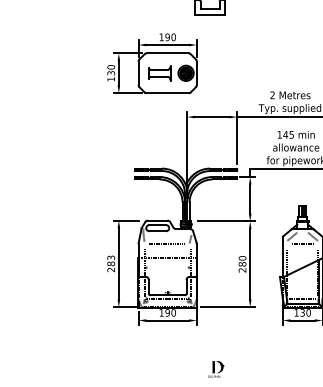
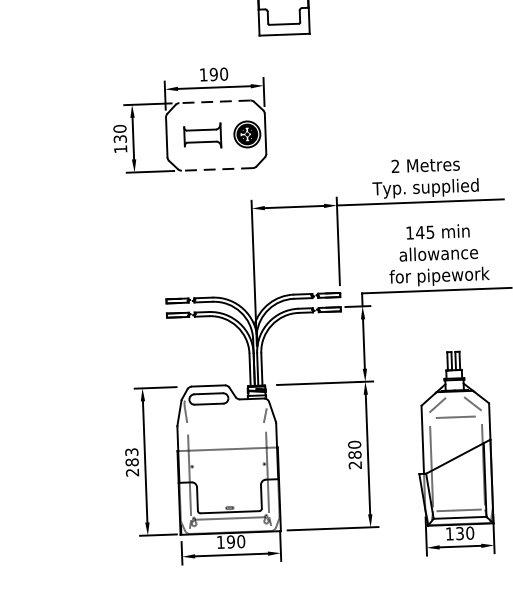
line: (167, 53) -> (214, 101), solid -> dashed
line: (167, 93) -> (217, 169), solid -> dashed
line: (166, 244) -> (224, 426), removed

